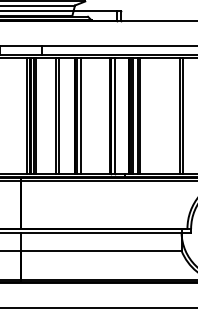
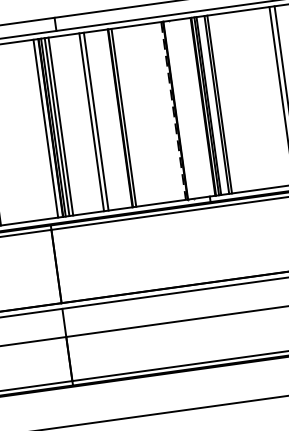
line: (80, 115) -> (128, 116), removed
line: (114, 115) -> (180, 109), removed
line: (109, 116) -> (173, 111), solid -> dashed

